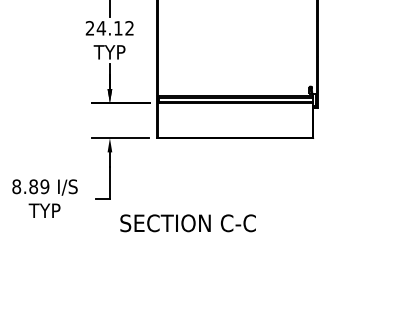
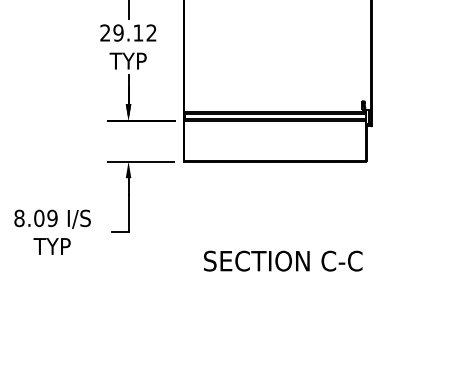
text: (101, 28) -> (118, 33), 24.12 -> 29.12
text: (33, 186) -> (39, 218), 8.89 -> 8.09
text: (187, 223) -> (282, 261), moved

